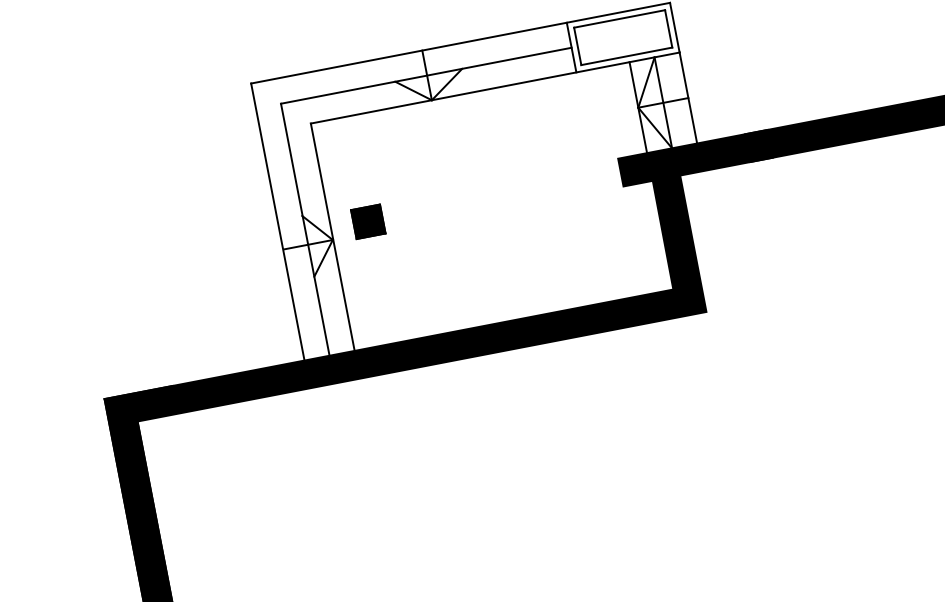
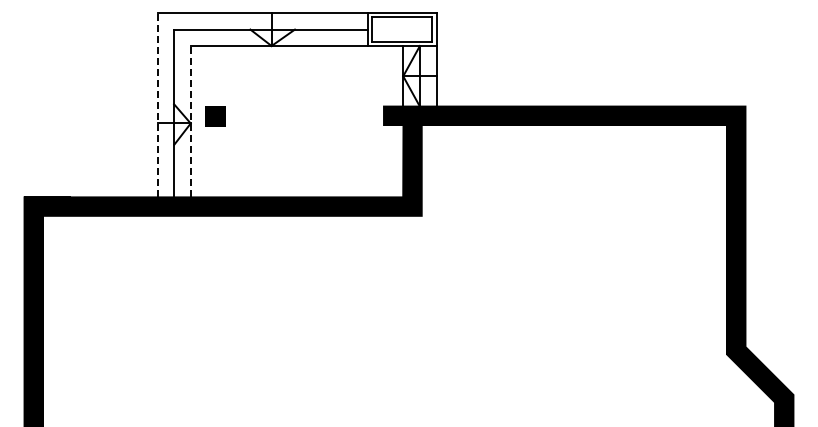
line: (277, 221) -> (157, 104), solid -> dashed
line: (333, 236) -> (191, 121), solid -> dashed

